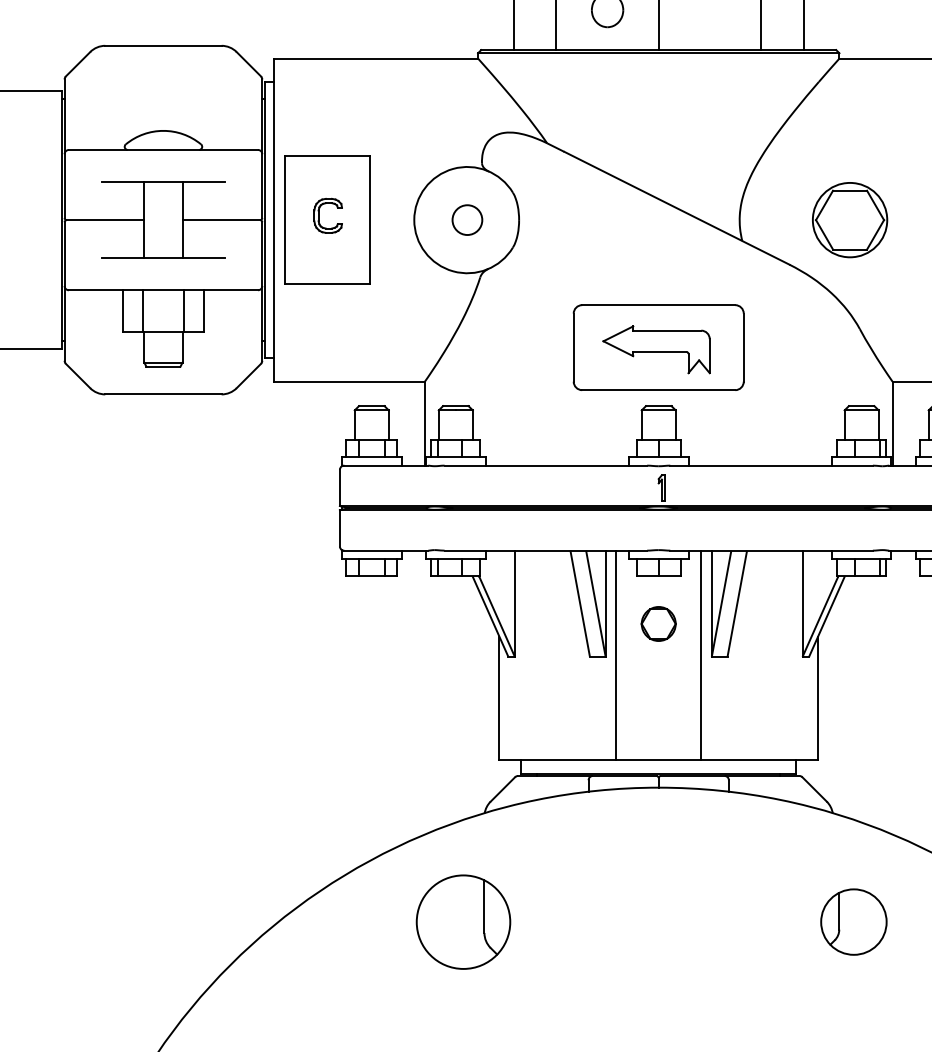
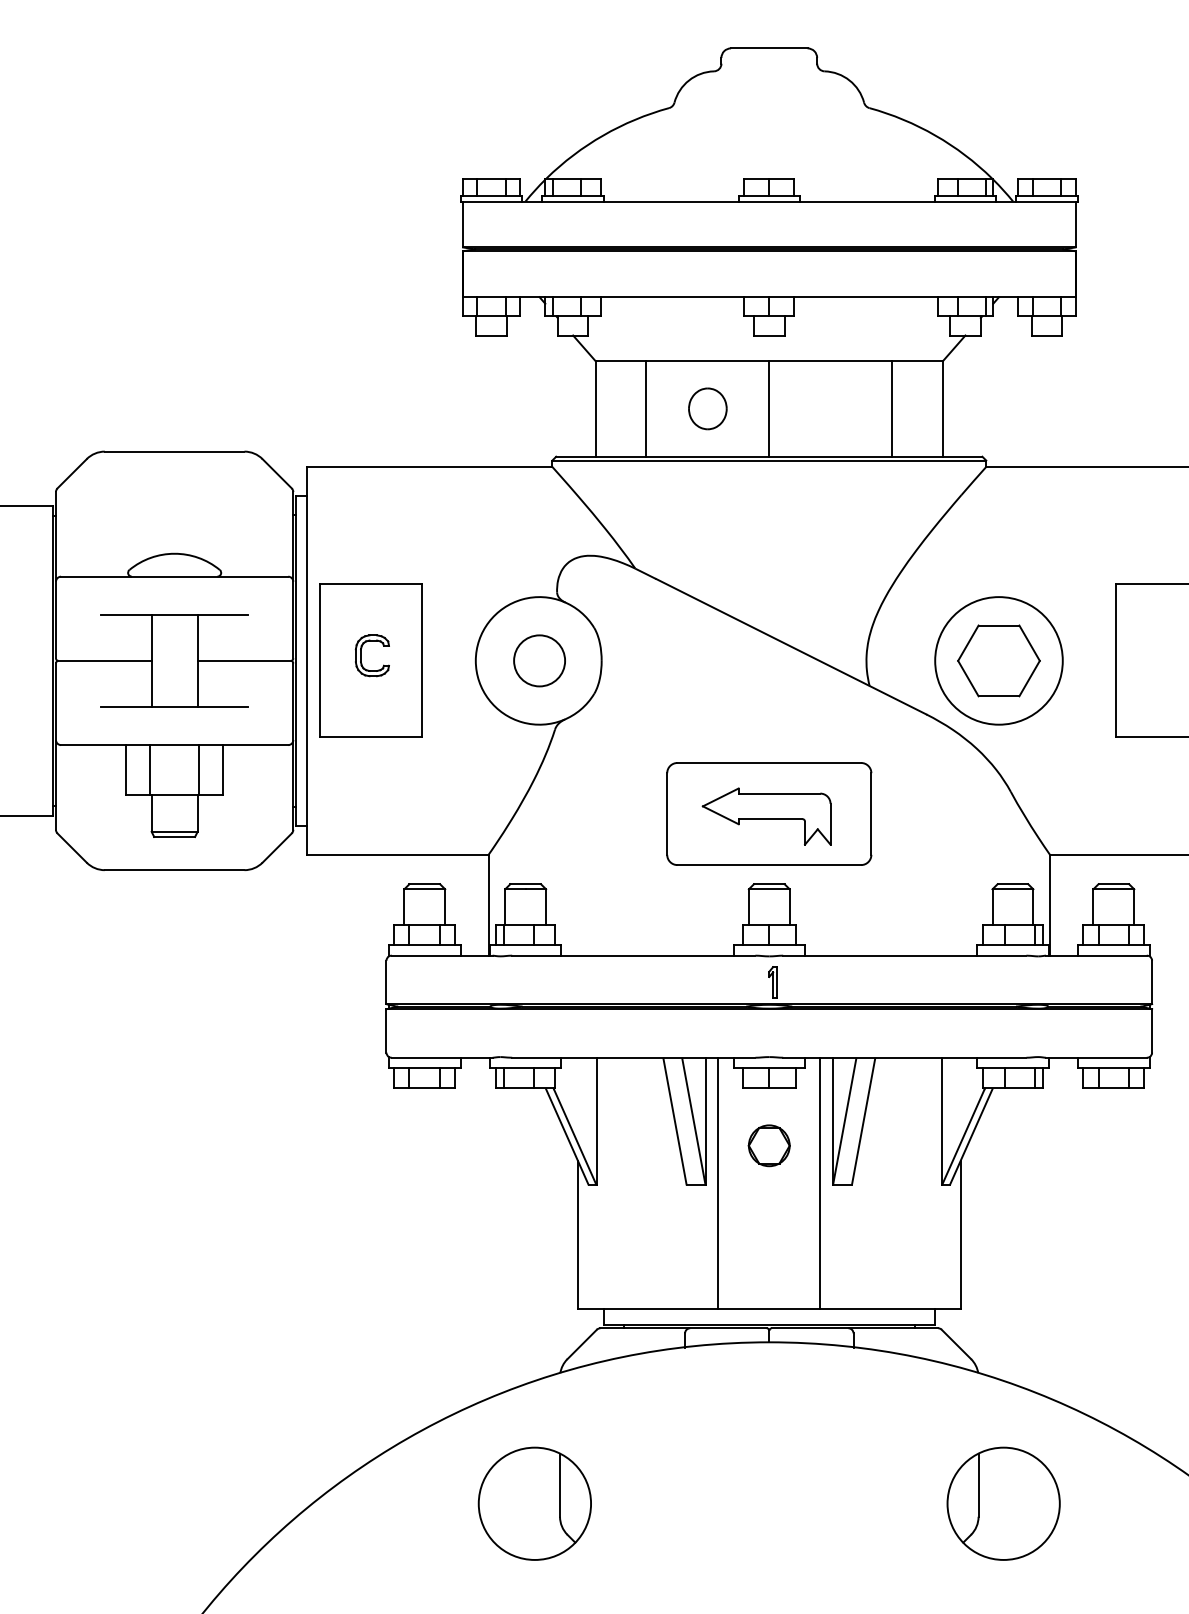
circle: (467, 219) -> (539, 660), size x1.43
circle: (849, 219) -> (998, 660), size x1.43
part: (853, 921) -> (1003, 1503), size x1.43

